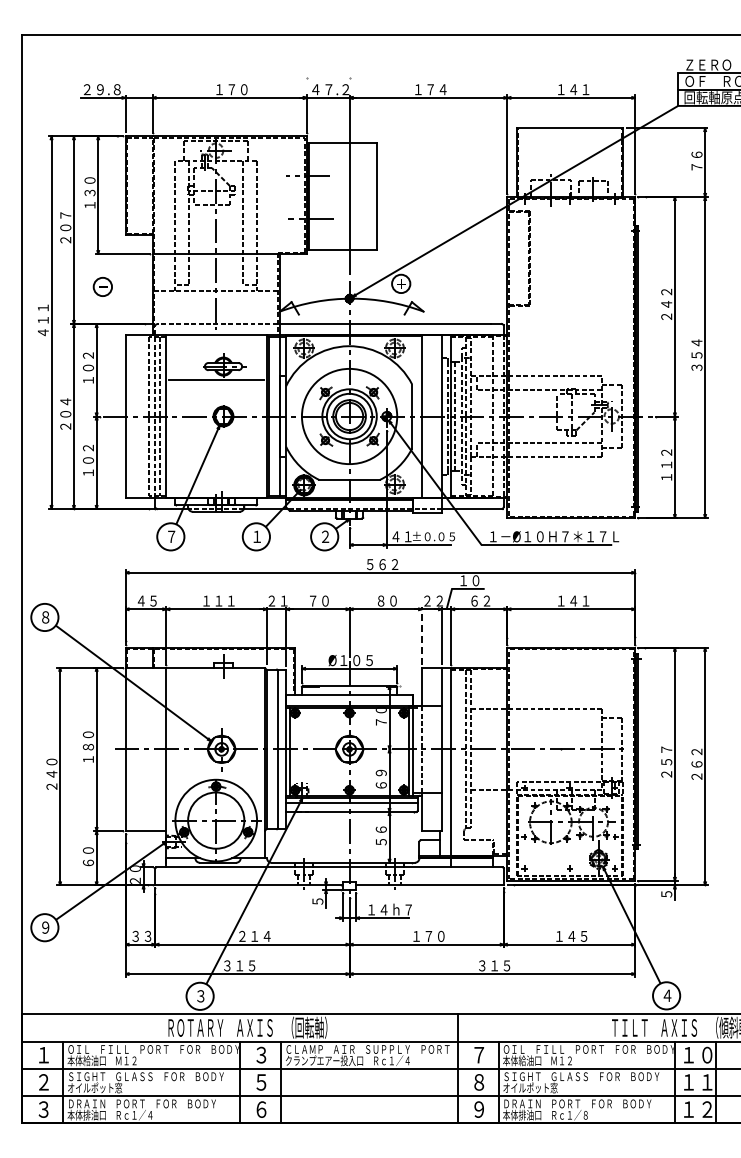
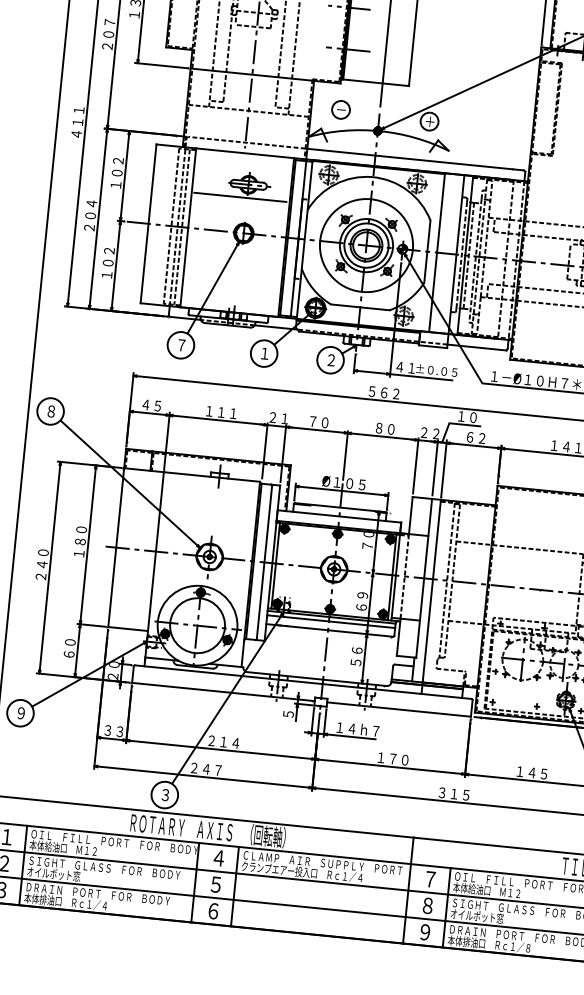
part: (102, 286) -> (340, 109), moved
line: (422, 635) -> (416, 465), dashed -> solid
text: (239, 965) -> (206, 768), ３１５ -> ２４７
text: (261, 1054) -> (218, 857), ３ -> ４

